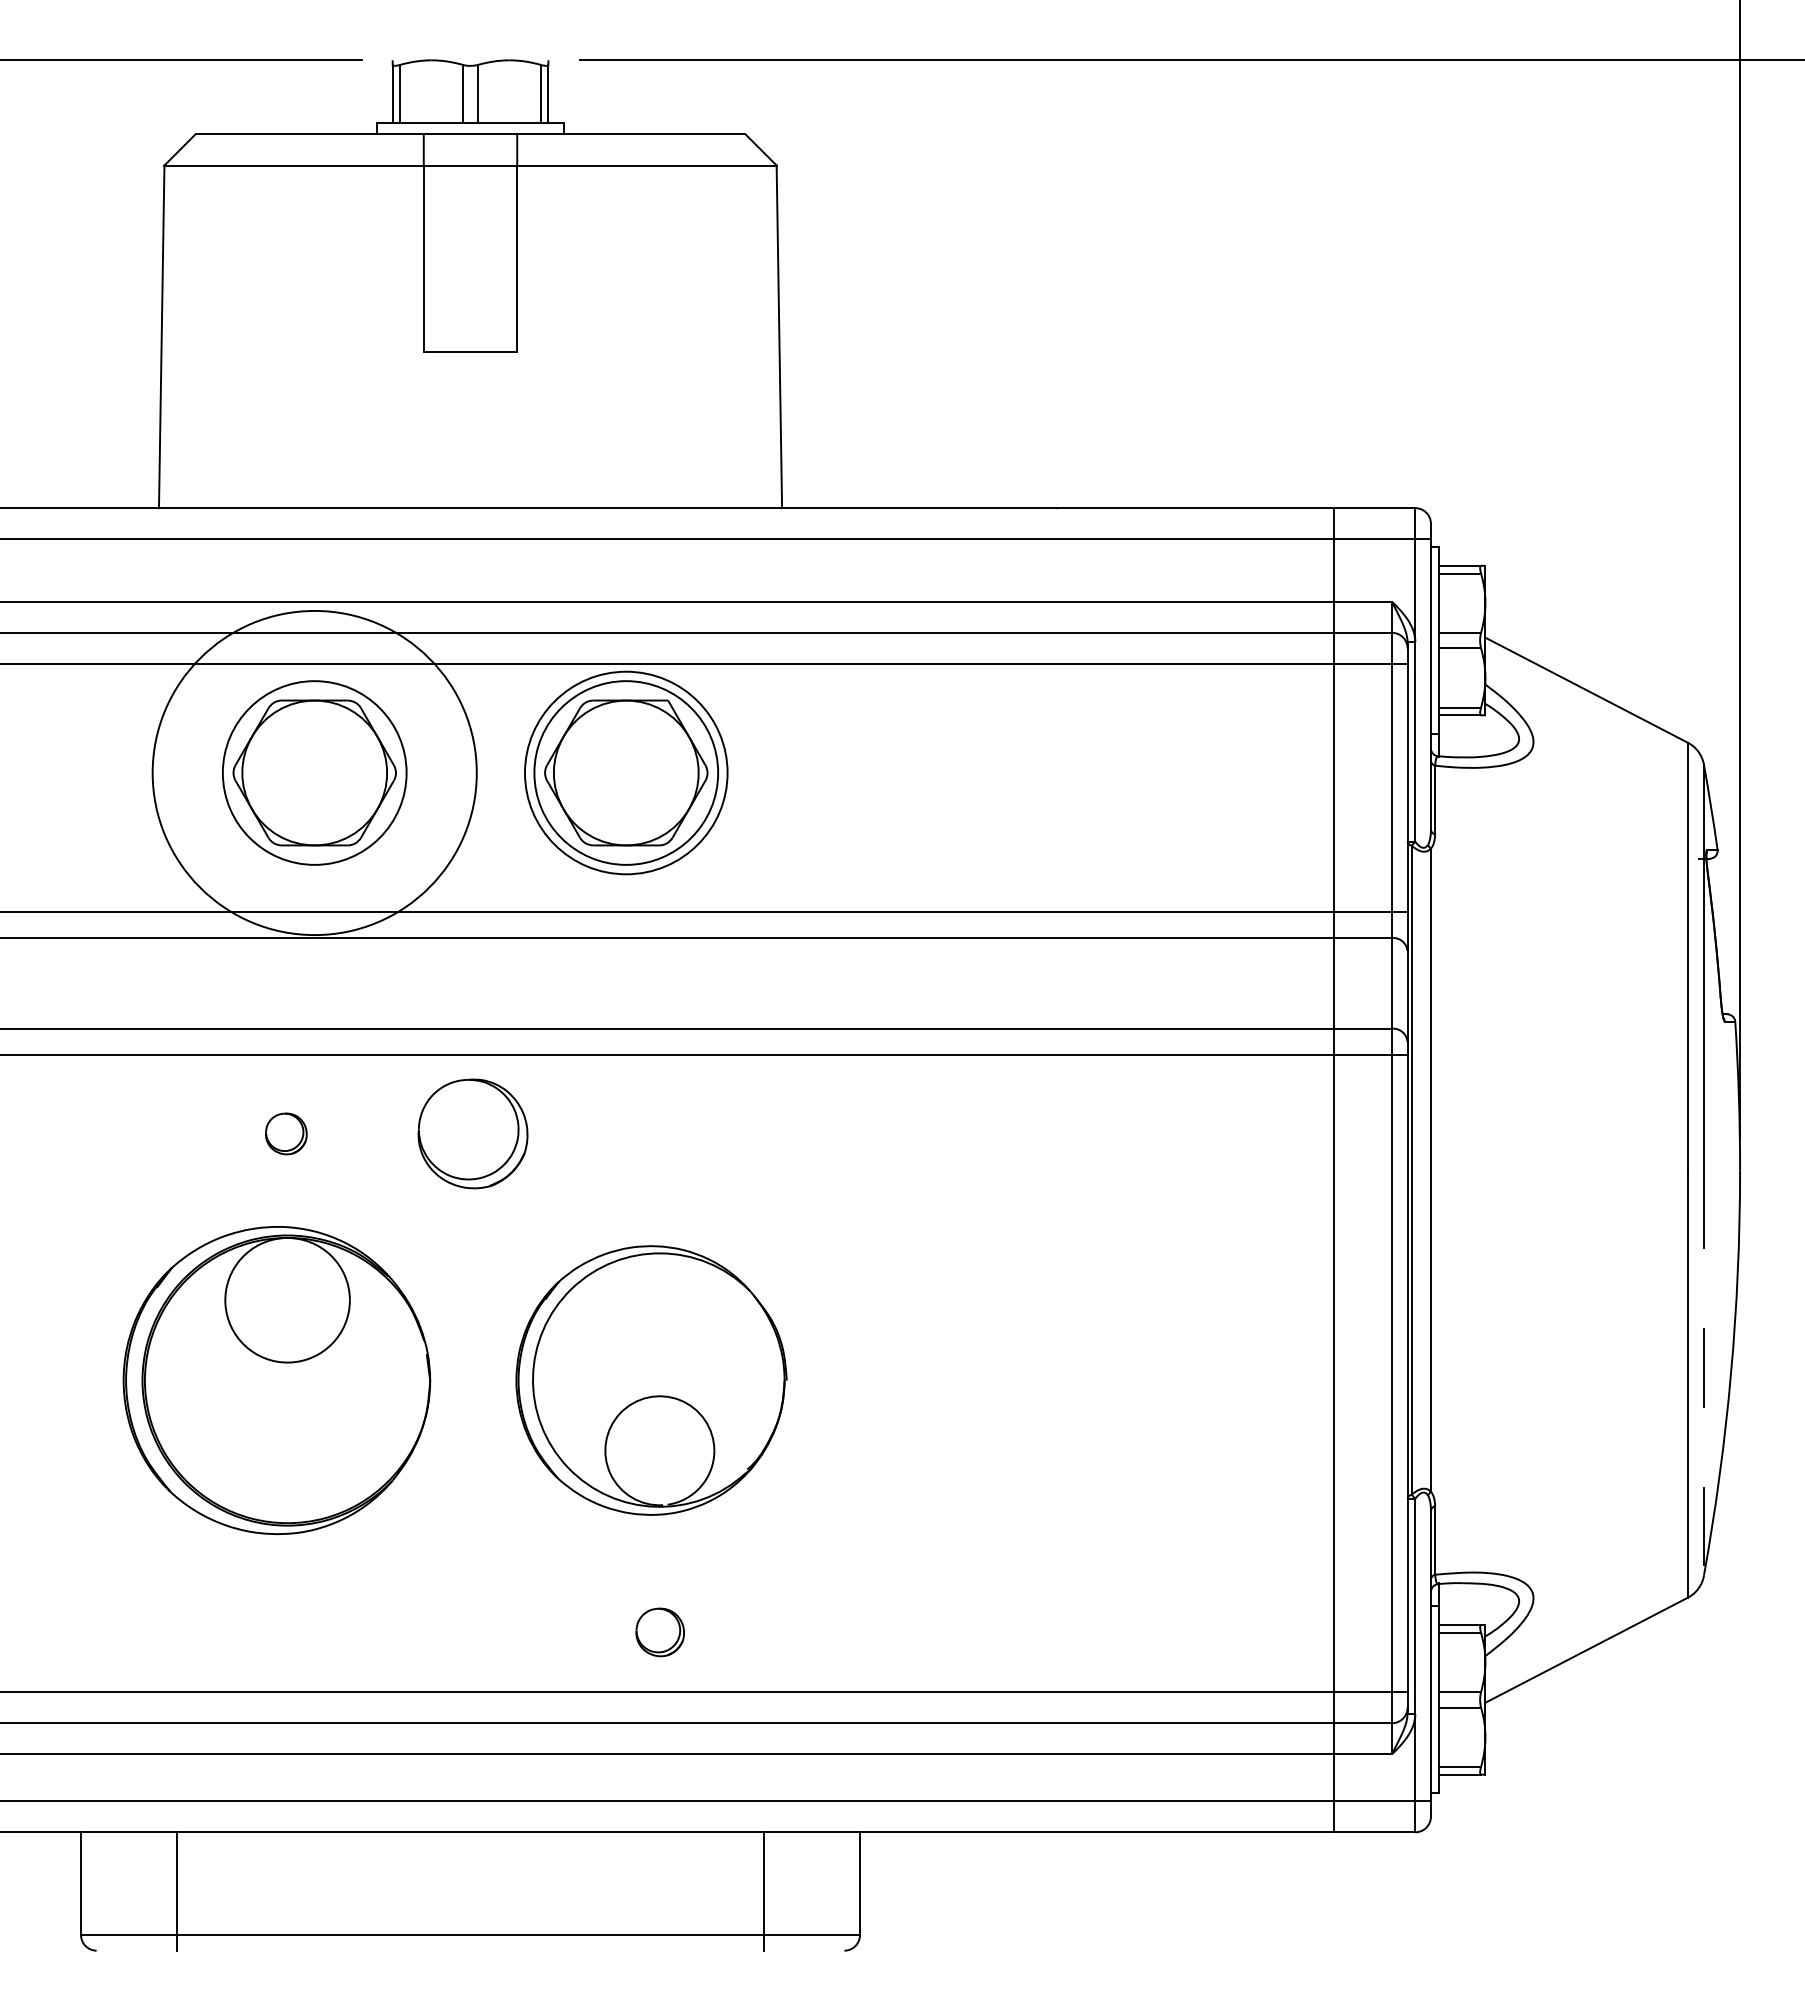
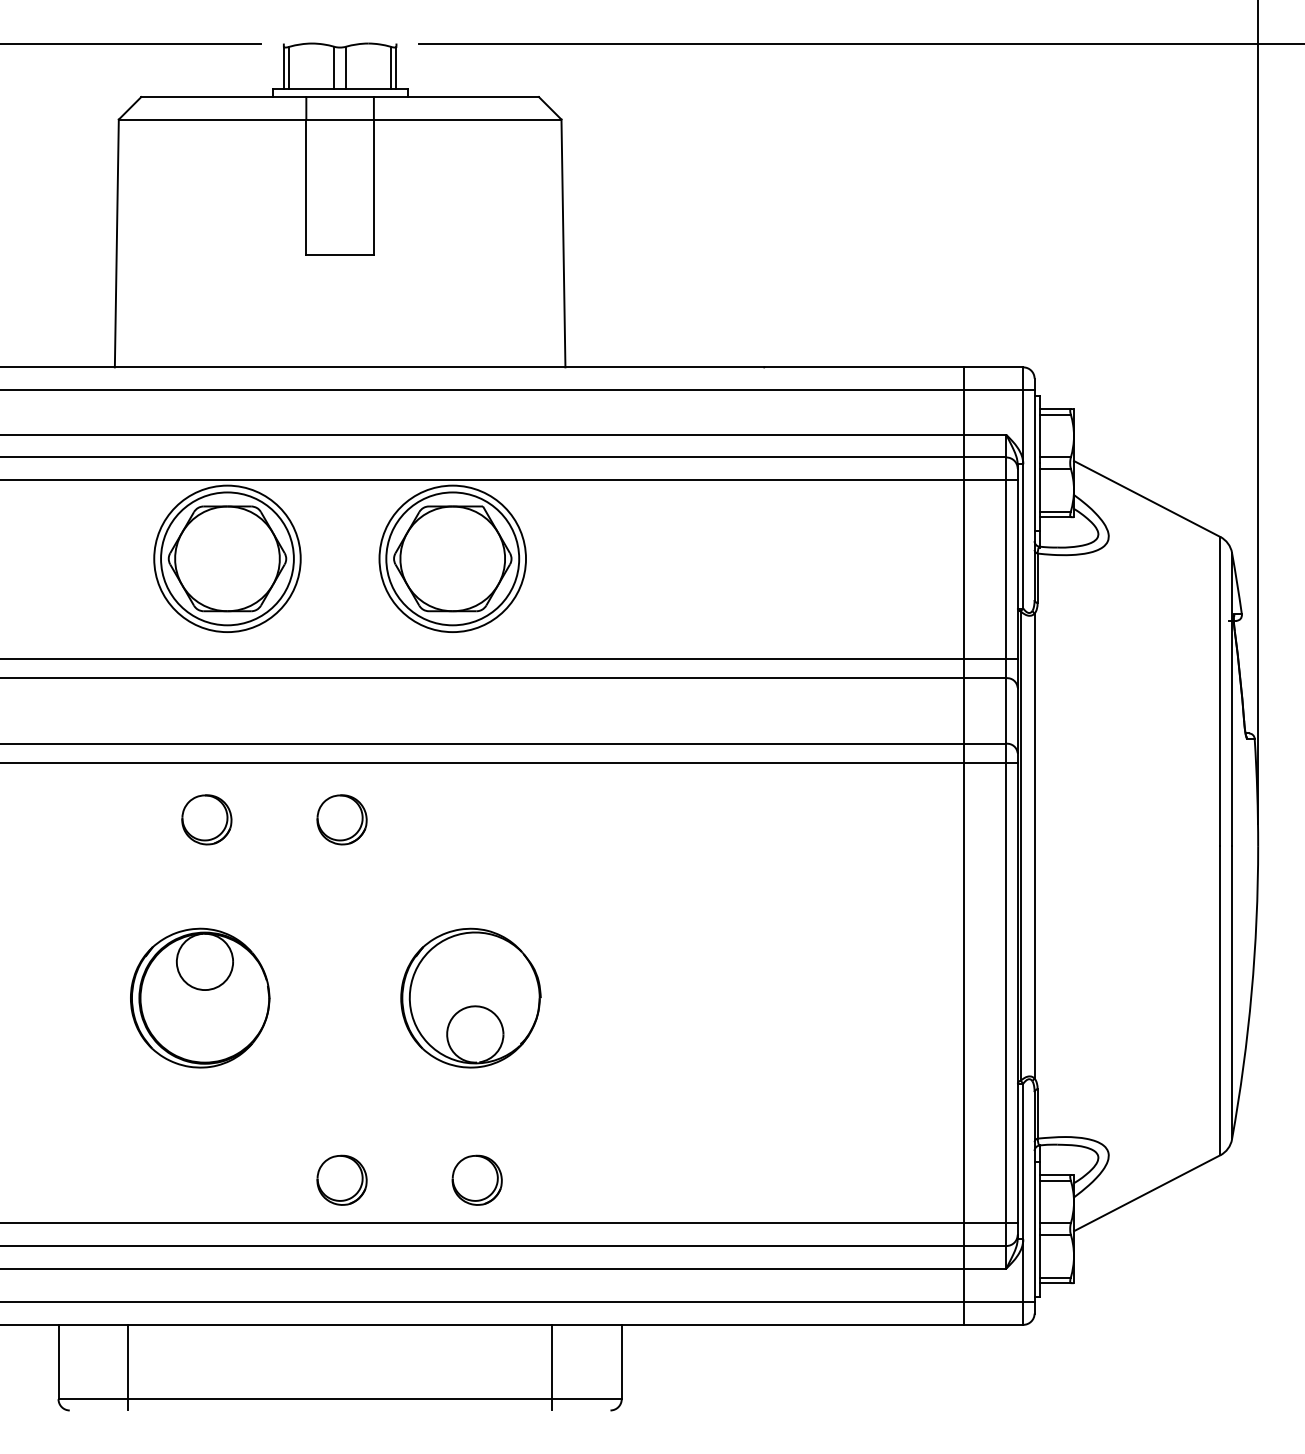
circle: (314, 772) -> (227, 558), size x0.62
part: (286, 1133) -> (207, 819), size x1.67
part: (473, 1133) -> (342, 819), size x0.62
line: (1703, 1372) -> (1231, 992), dashed -> solid
part: (276, 1380) -> (199, 998), size x0.62
part: (651, 1380) -> (471, 998), size x0.71
part: (473, 1632) -> (342, 1180), added
part: (660, 1632) -> (477, 1180), size x1.43

